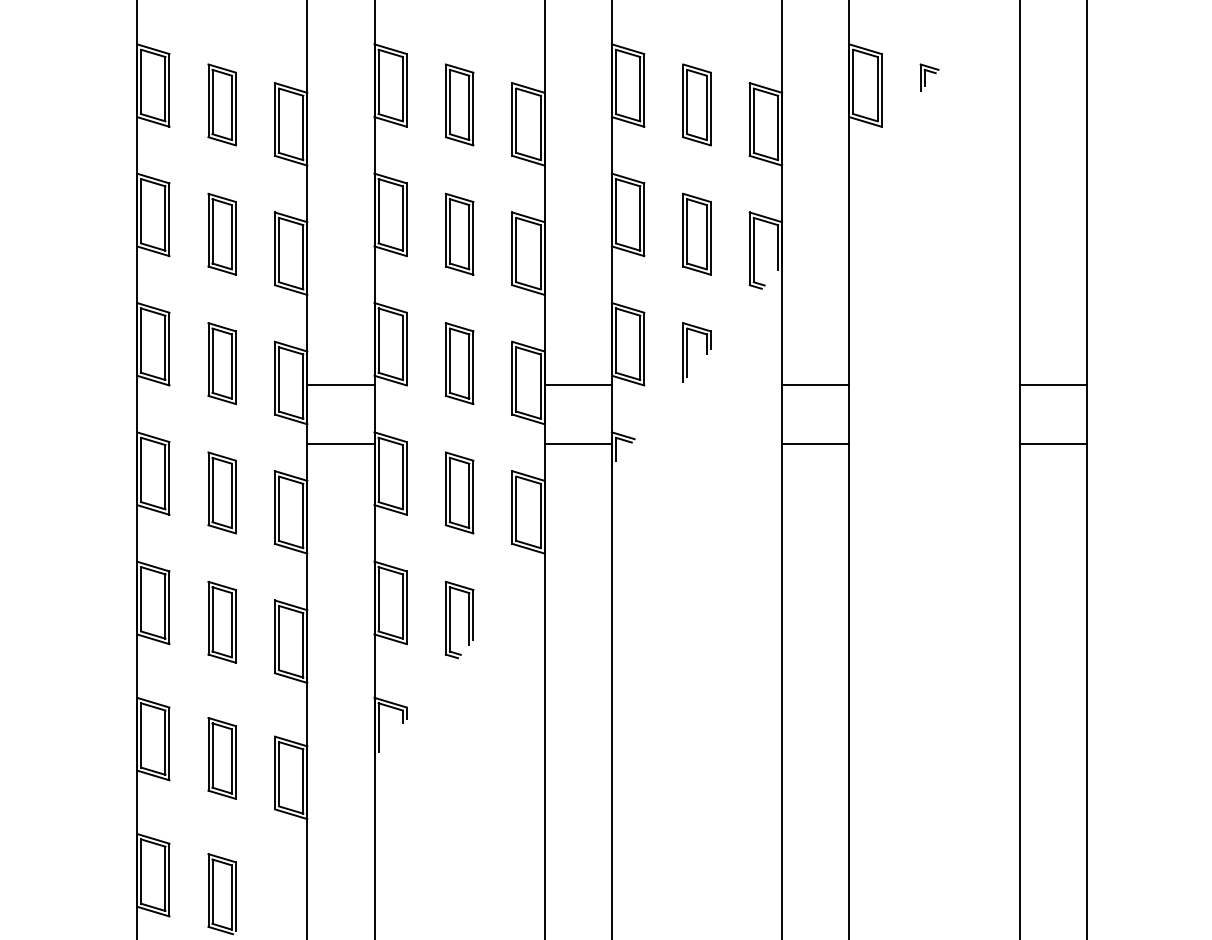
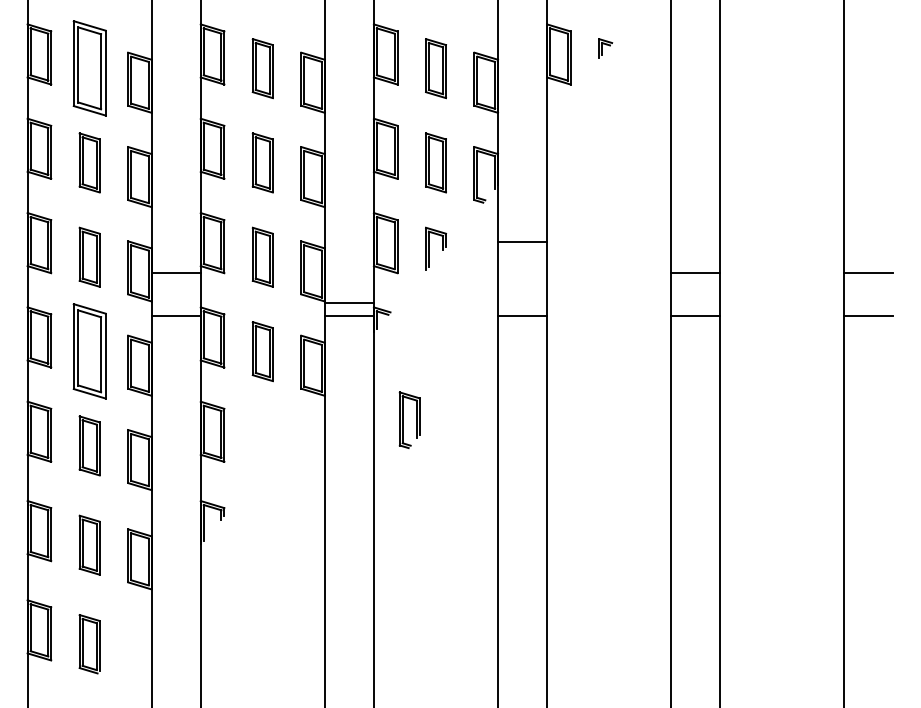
part: (221, 104) -> (89, 68), size x1.6
line: (577, 384) -> (348, 302), moved
line: (815, 384) -> (522, 241), moved
part: (221, 492) -> (89, 351), size x1.6
part: (459, 618) -> (409, 419), moved

